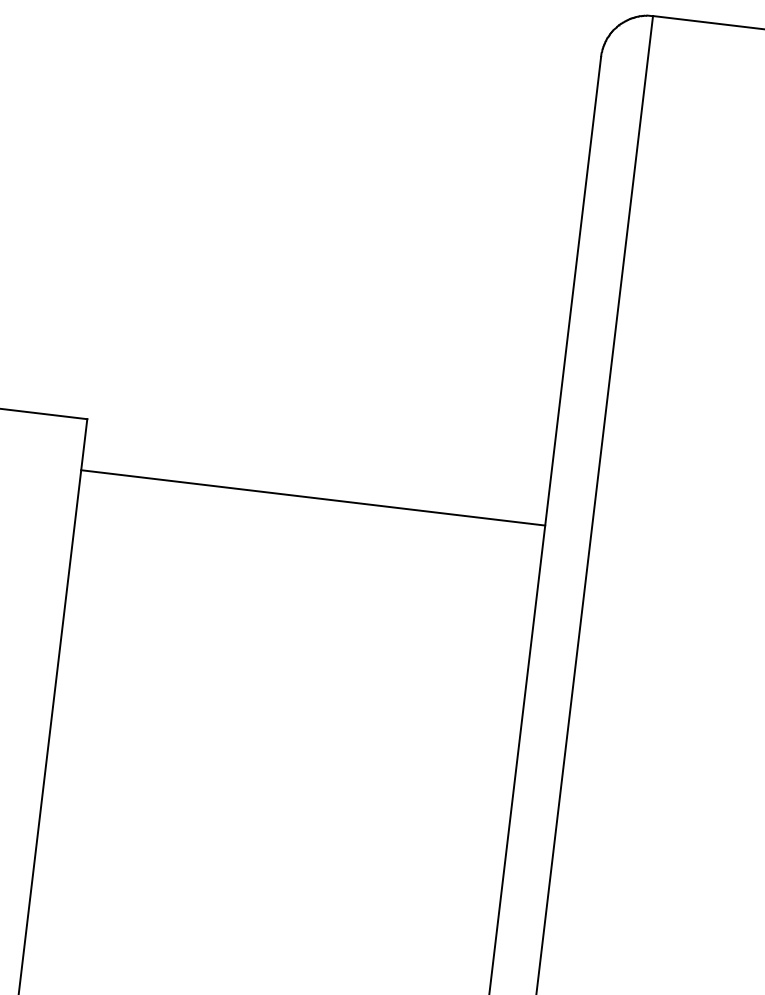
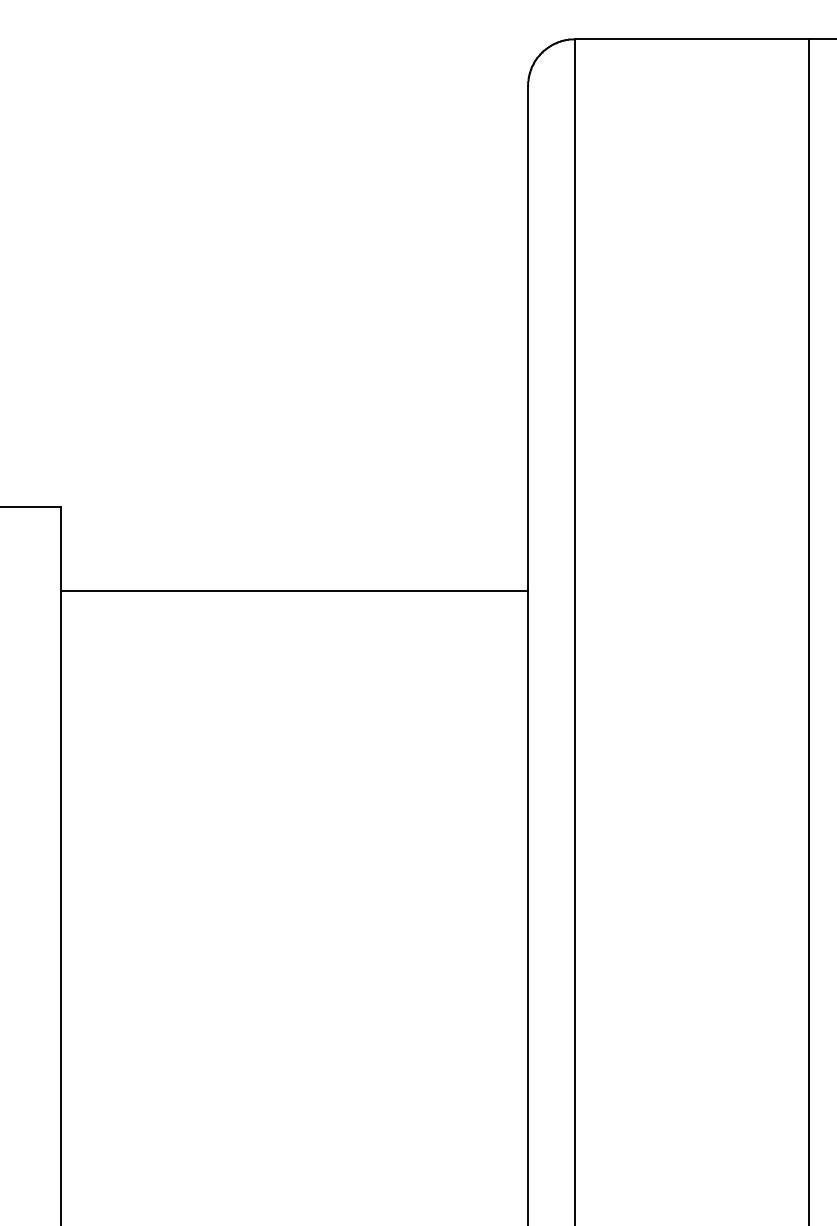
line: (313, 497) -> (294, 590), moved

